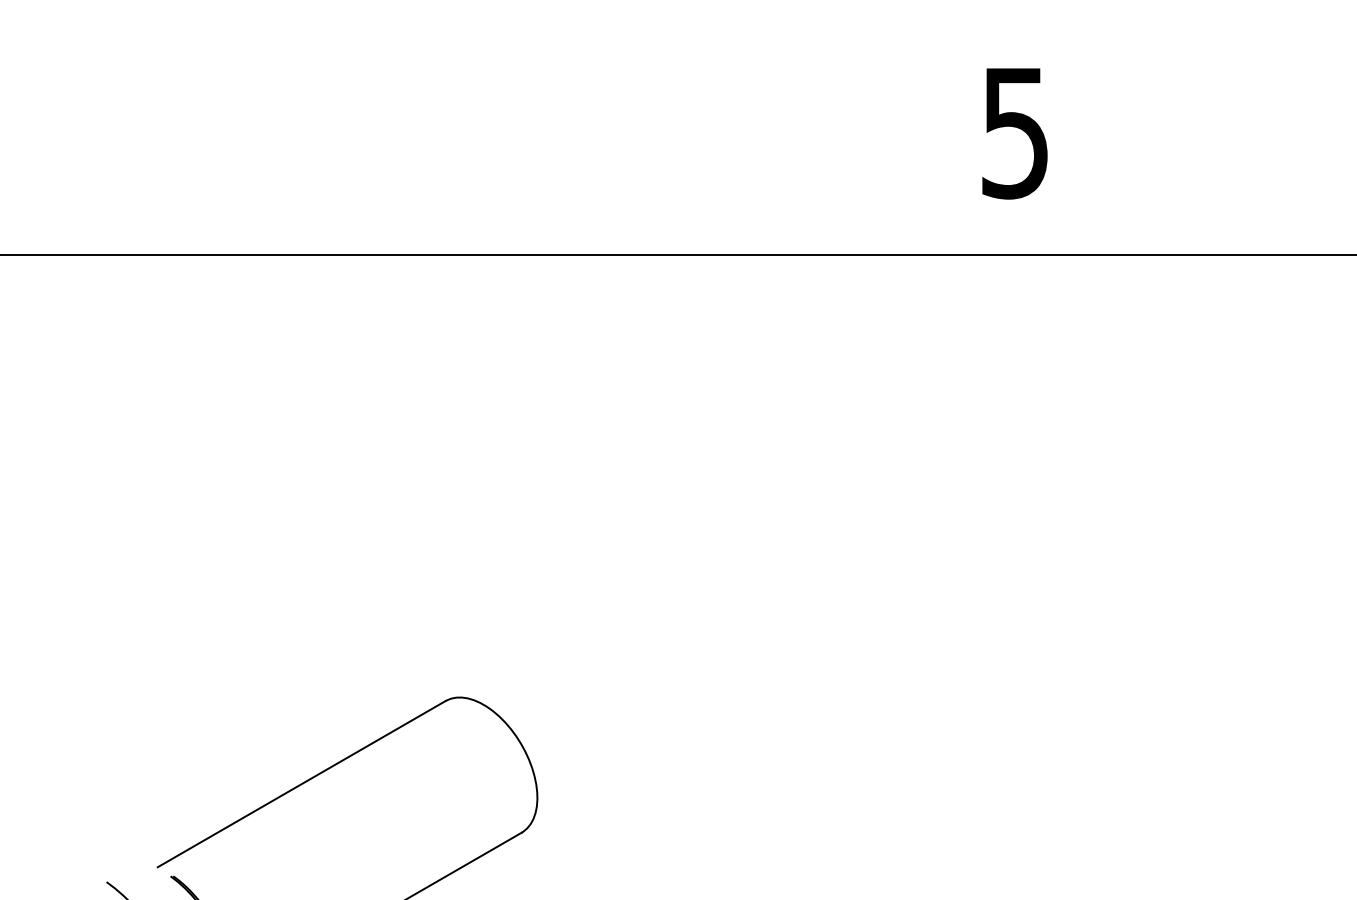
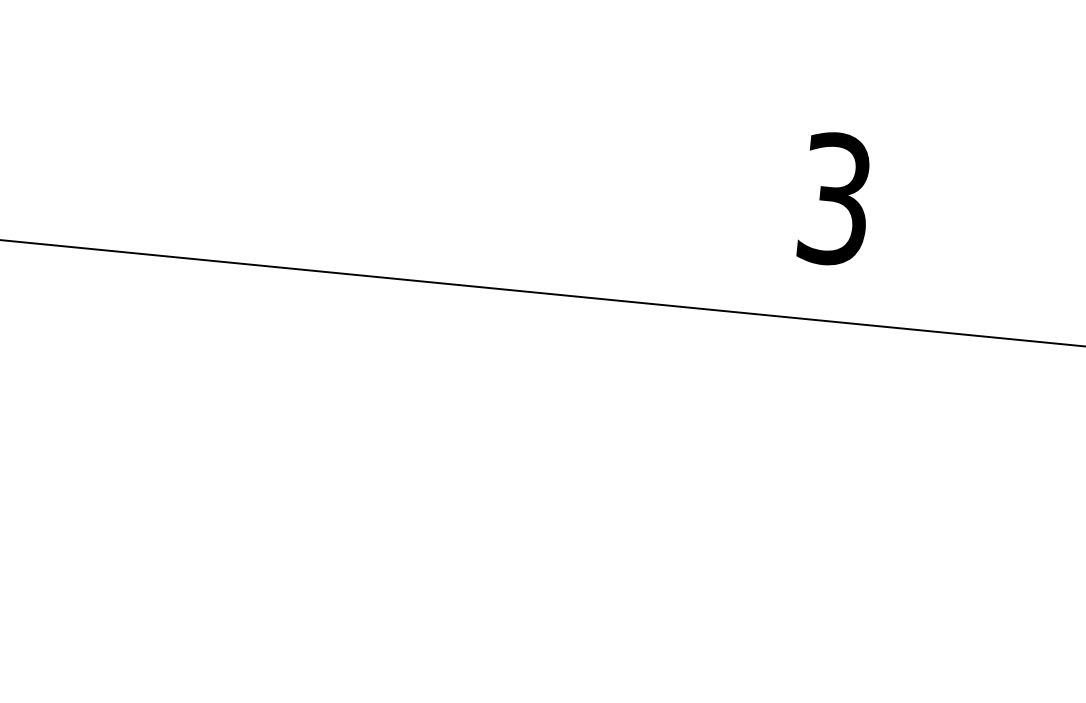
text: (1015, 132) -> (835, 198), 5 -> 3

